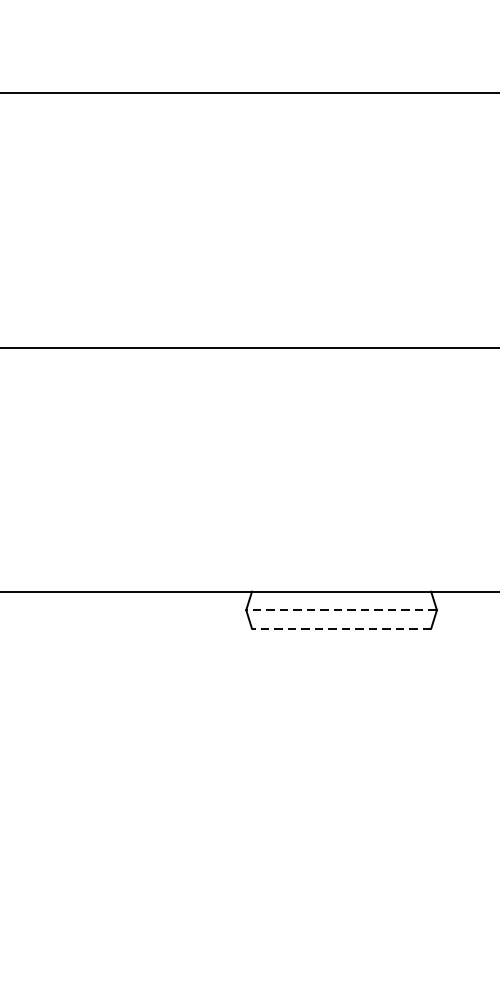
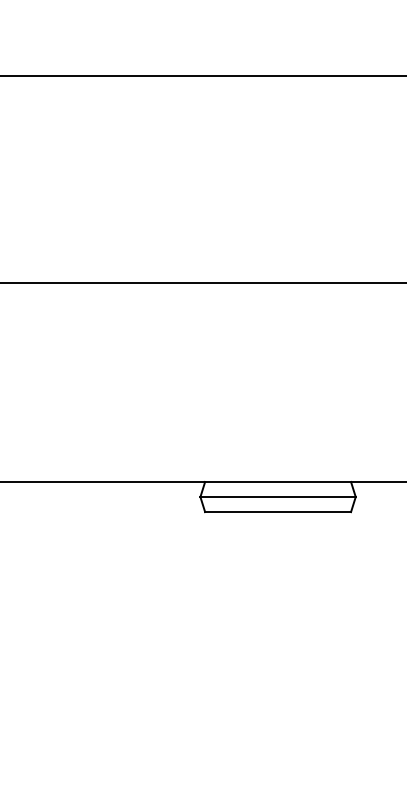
line: (342, 610) -> (278, 497), dashed -> solid
line: (342, 629) -> (278, 512), dashed -> solid

